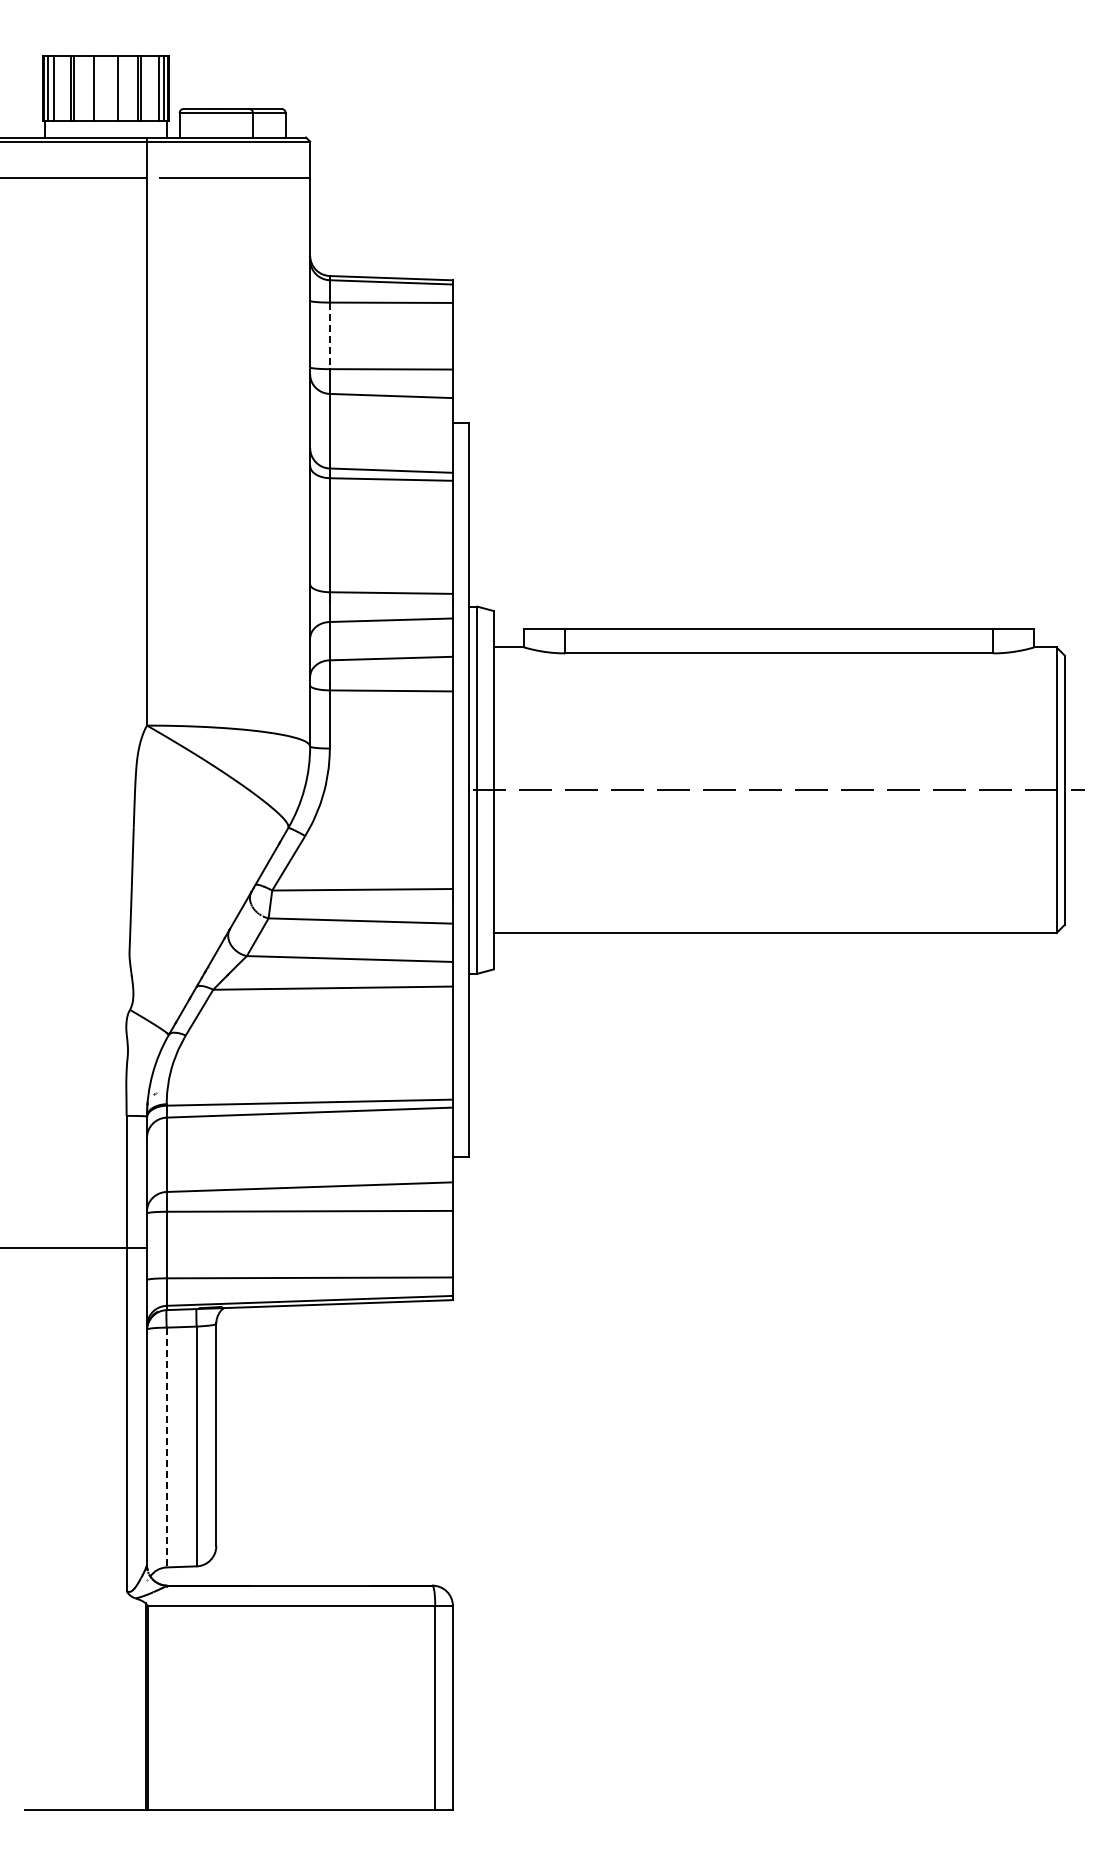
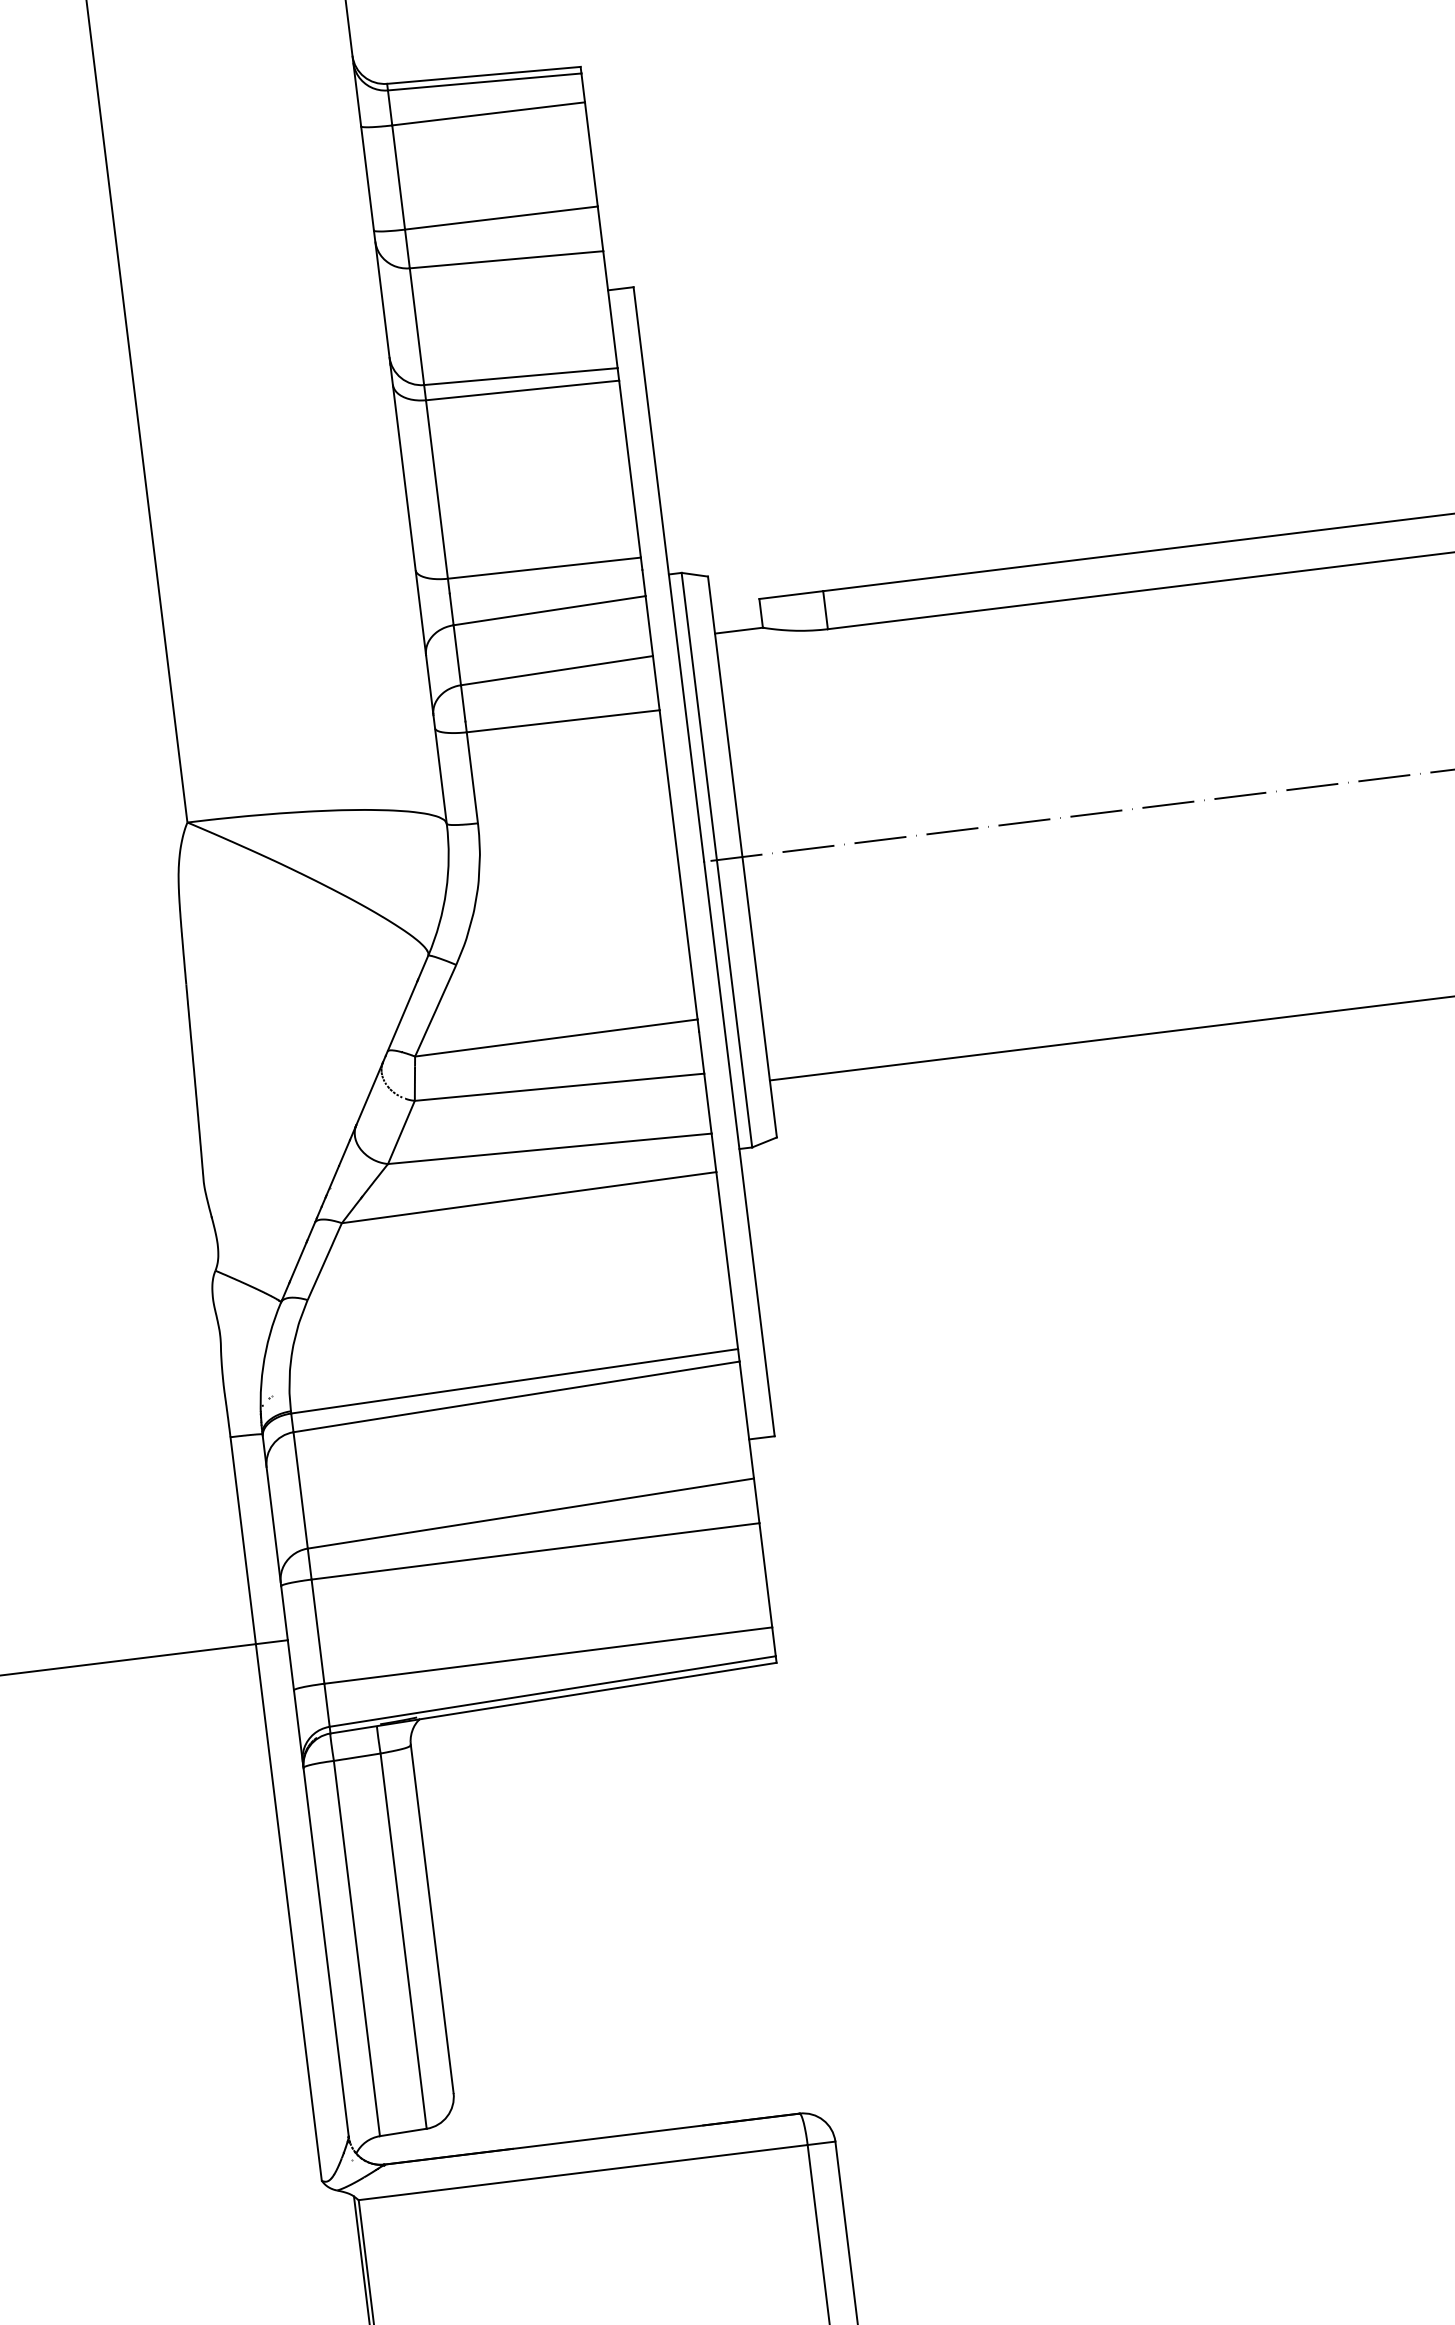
line: (329, 336) -> (398, 178), dashed -> solid
line: (166, 1447) -> (356, 1948), dashed -> solid

